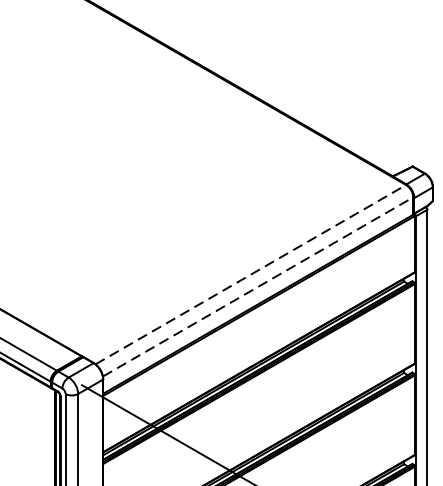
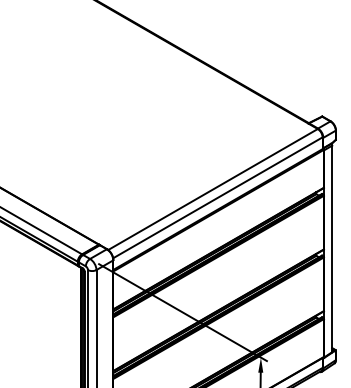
line: (251, 274) -> (213, 189), dashed -> solid
line: (257, 286) -> (217, 197), dashed -> solid

